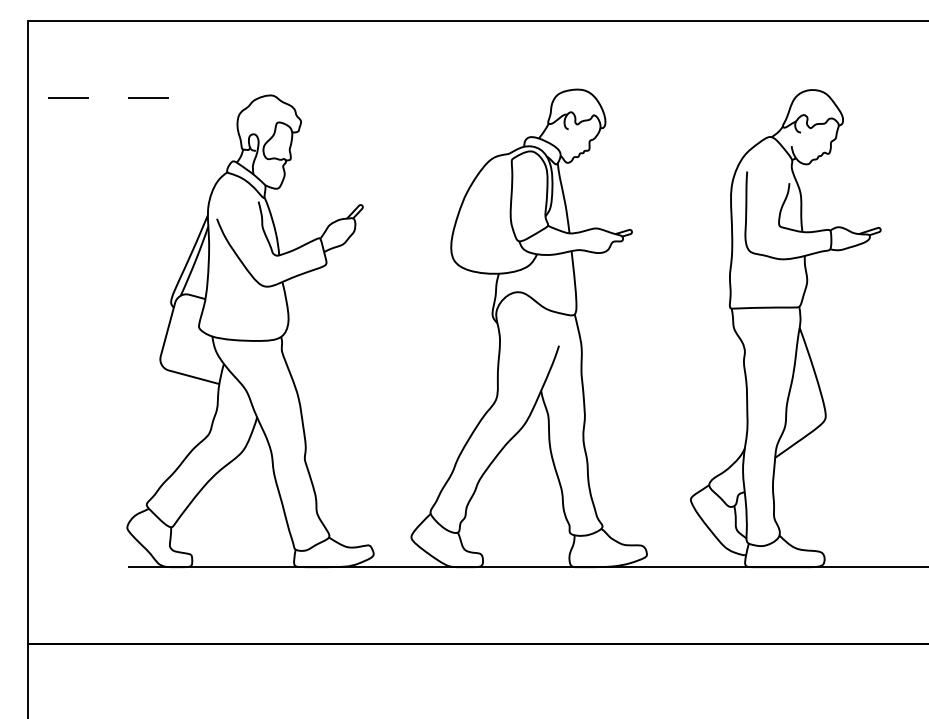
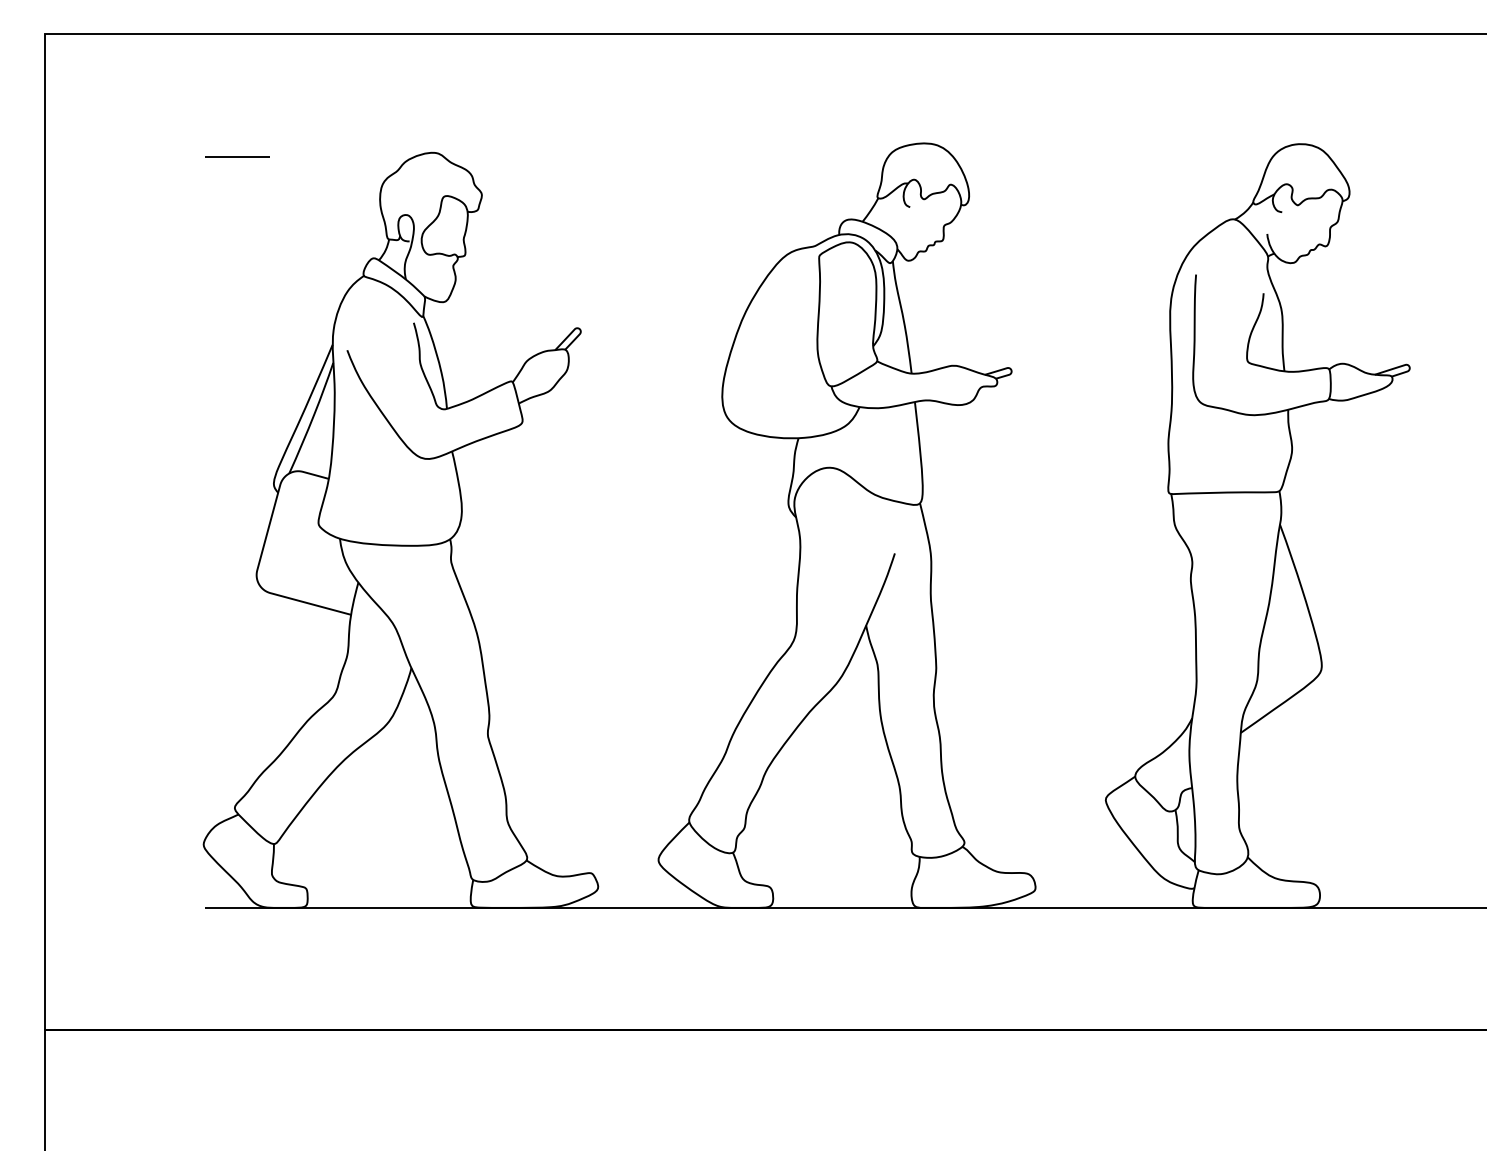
line: (68, 97) -> (109, 156), removed

